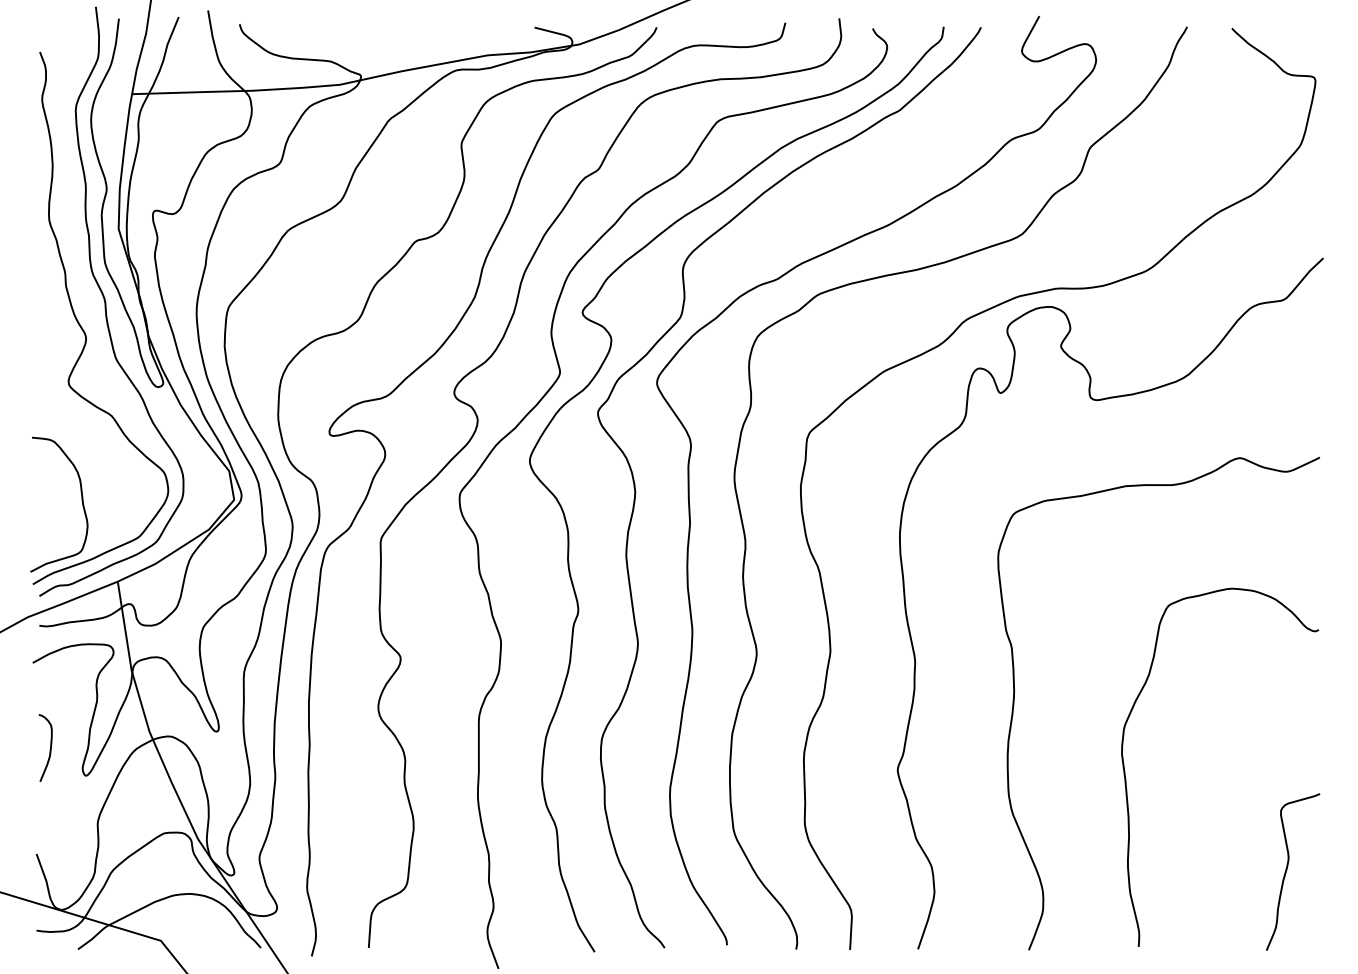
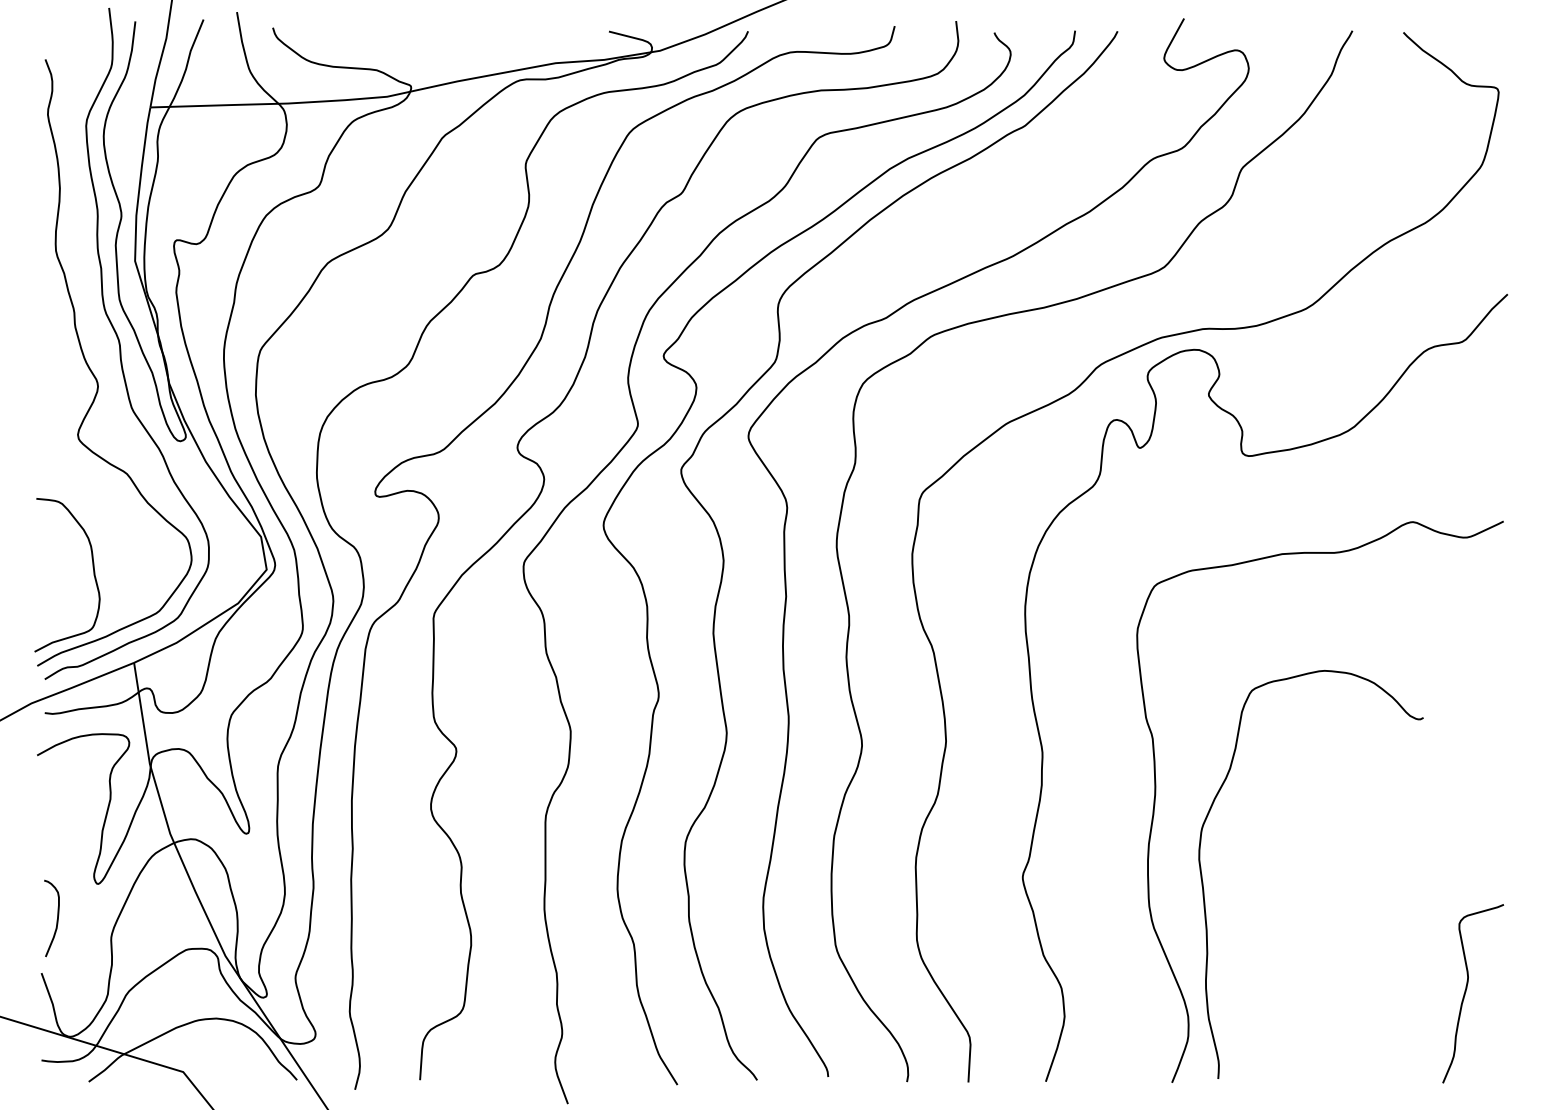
curve: (49, 748) -> (56, 919), moved
curve: (1126, 781) -> (1204, 890), moved

